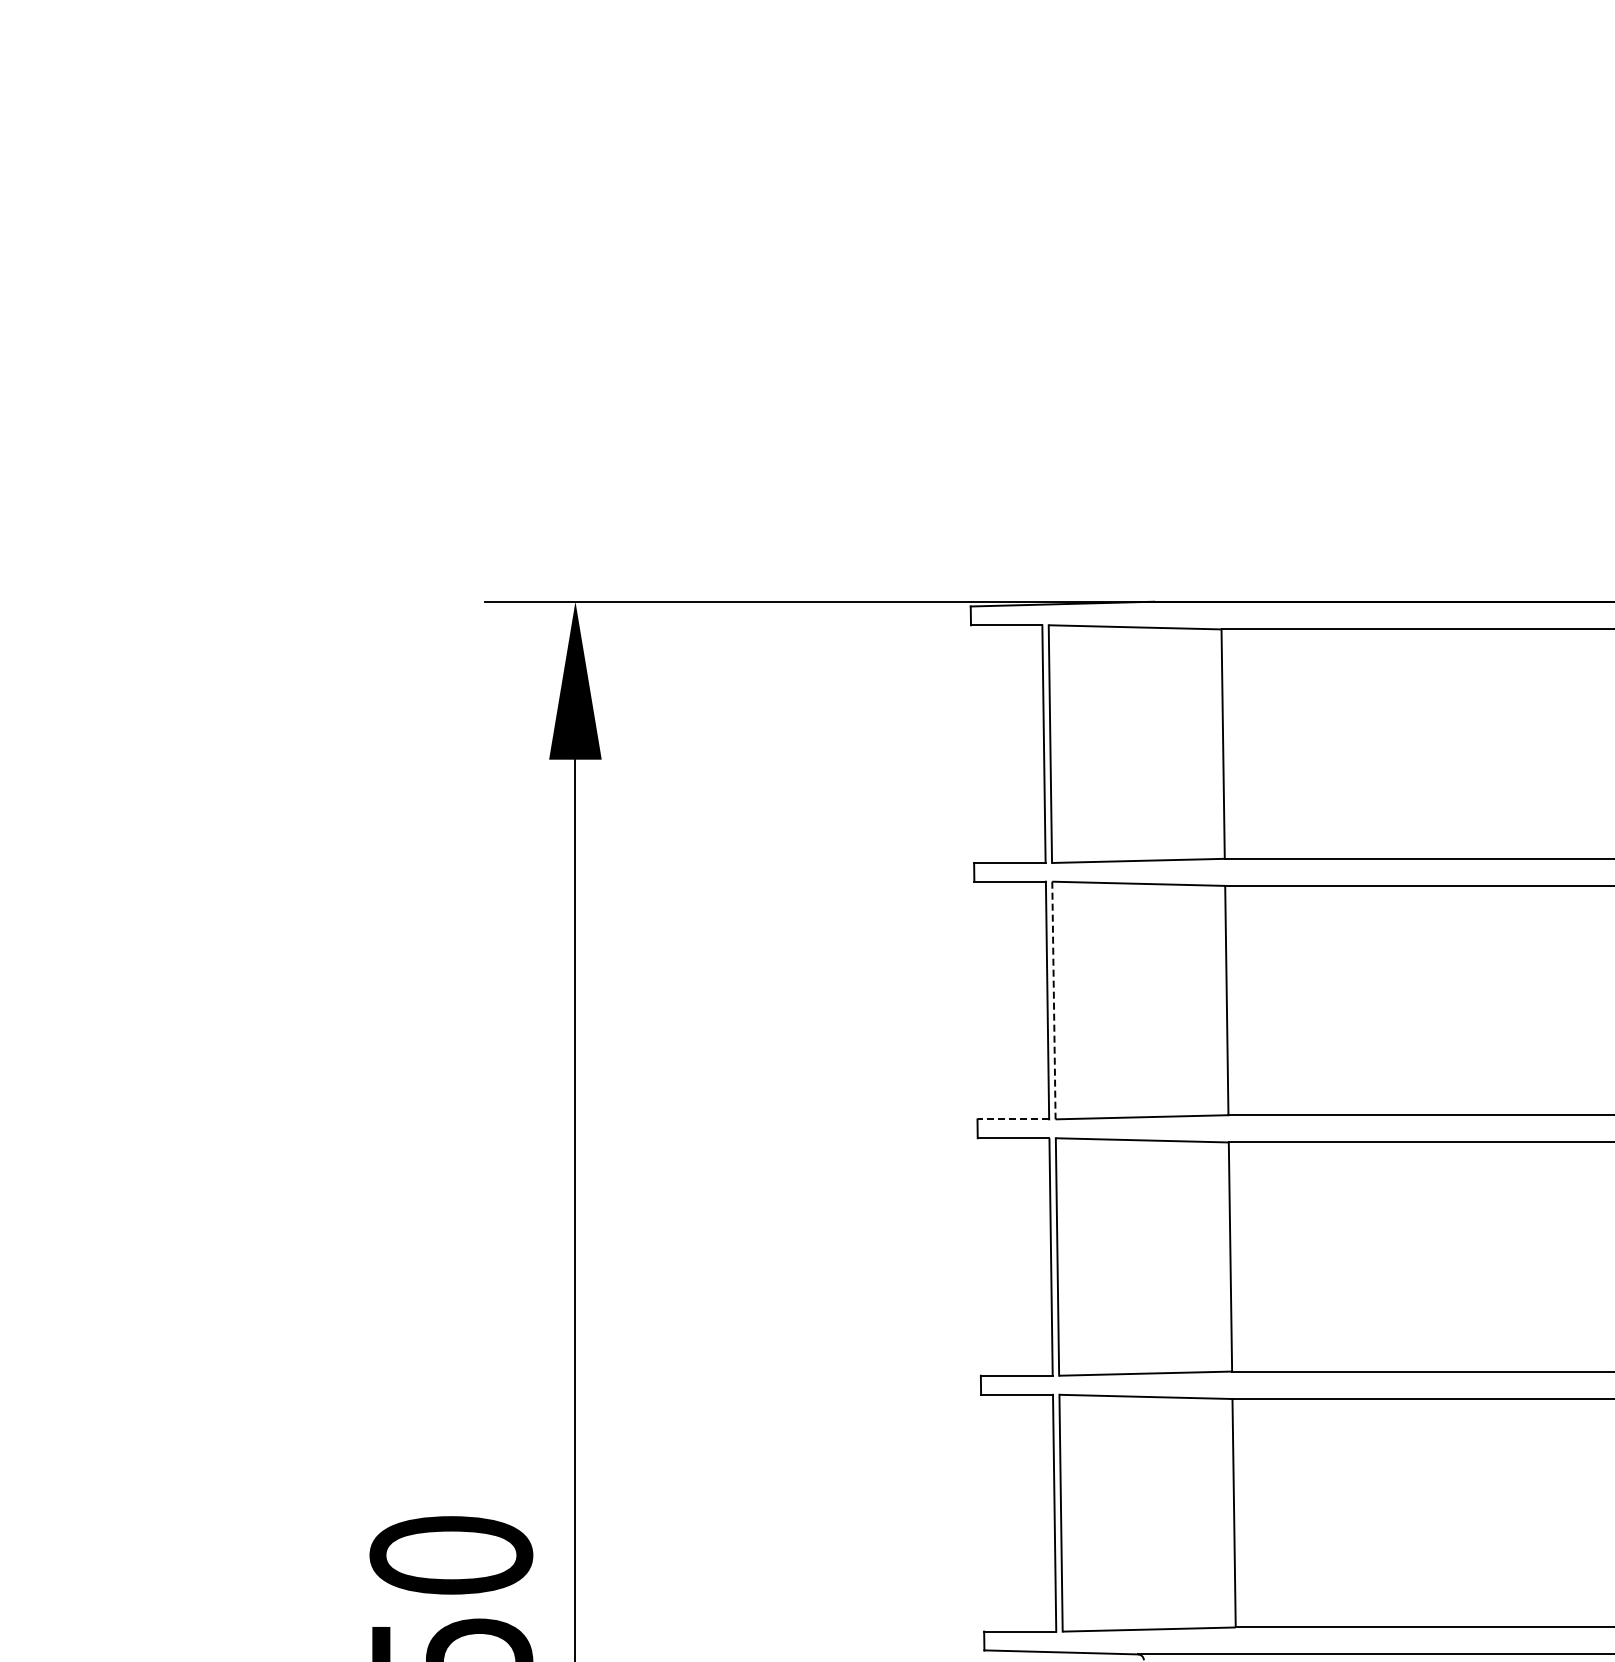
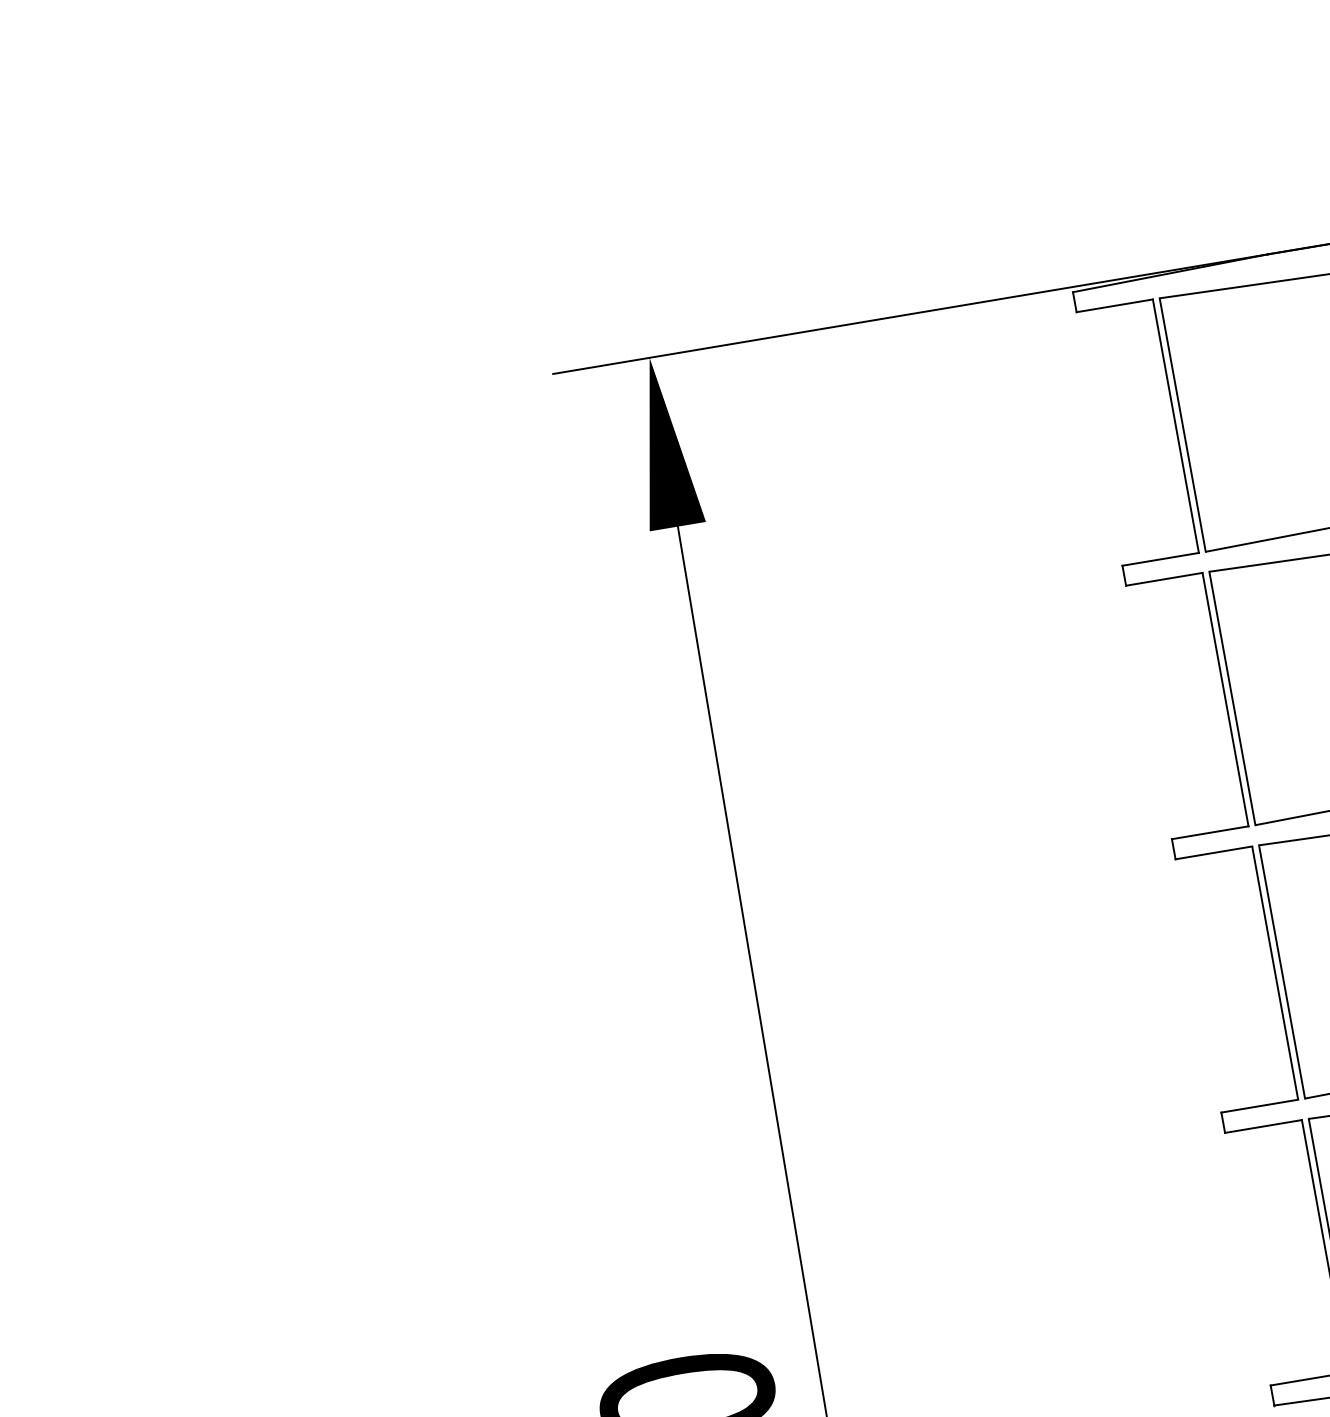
line: (1053, 1000) -> (1231, 698), dashed -> solid
line: (1013, 1119) -> (1210, 832), dashed -> solid

